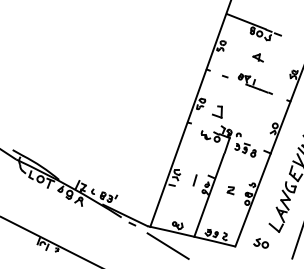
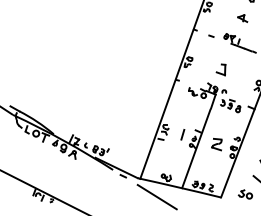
part: (217, 111) -> (221, 69), moved
part: (230, 190) -> (216, 144), size x1.67

